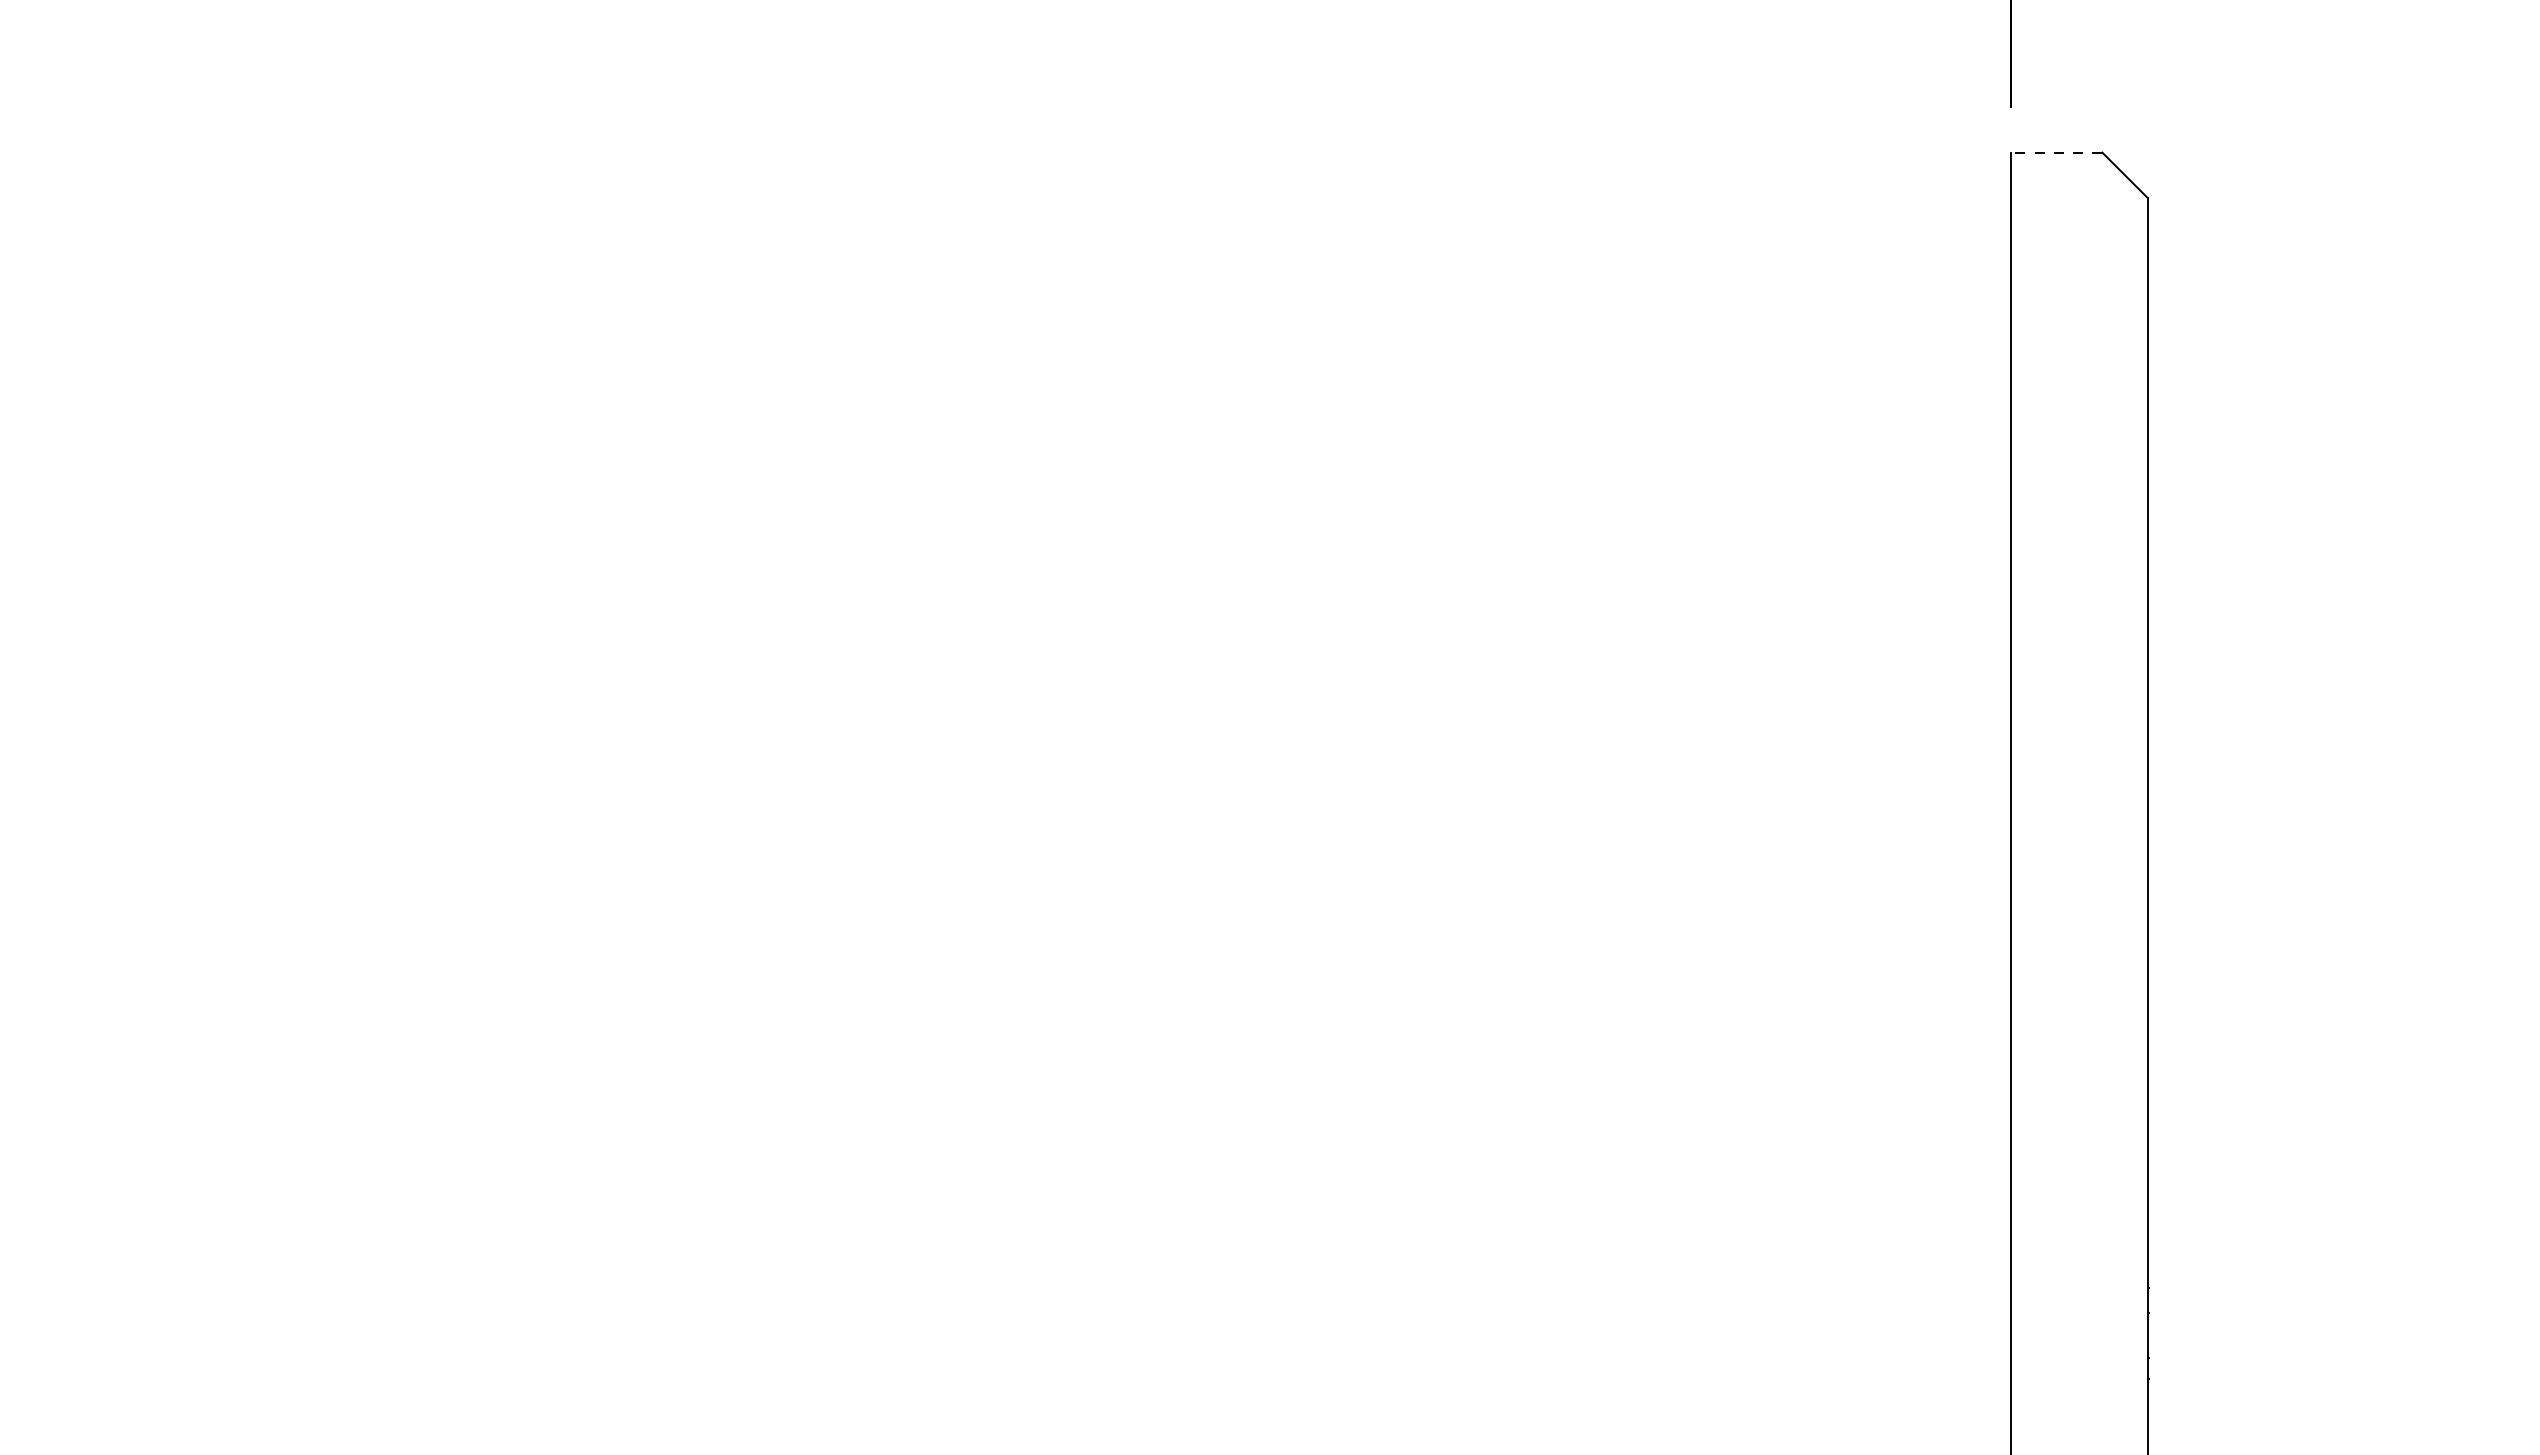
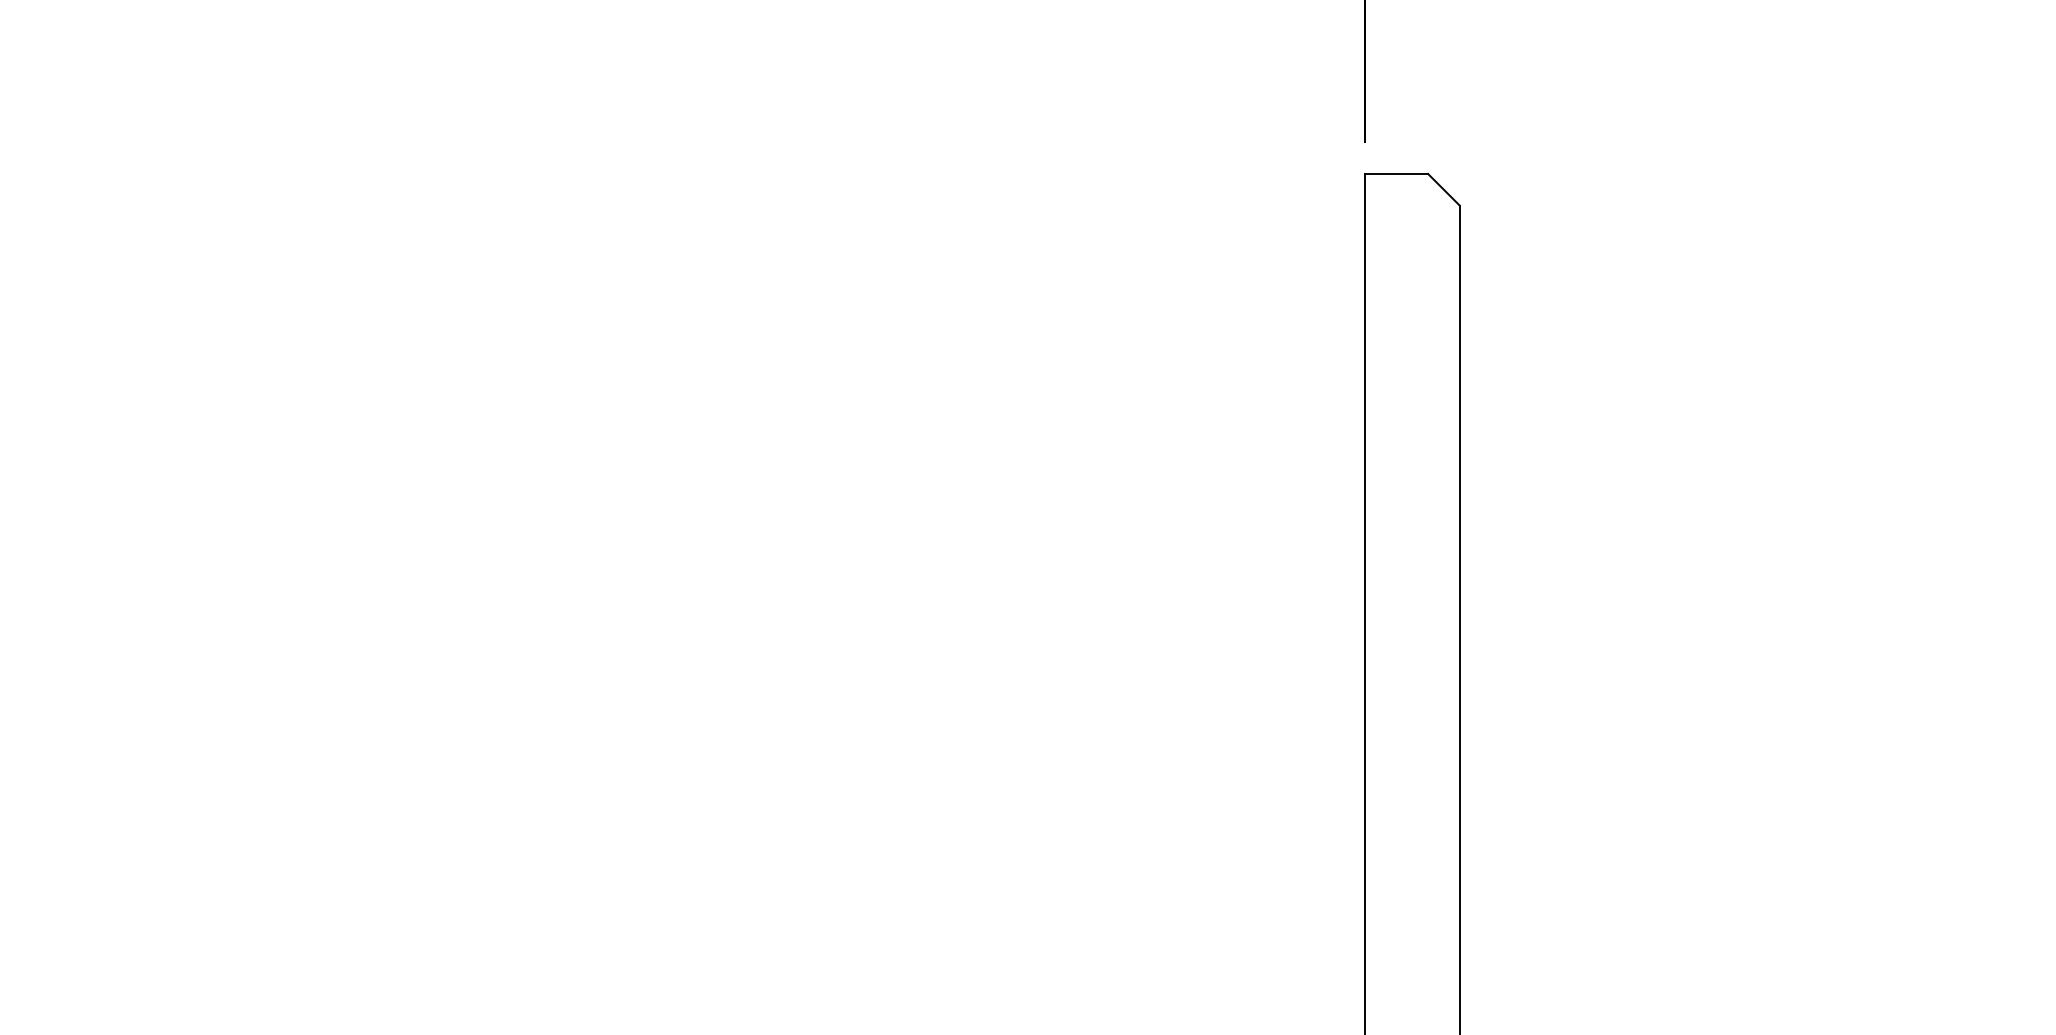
line: (2056, 151) -> (1396, 173), dashed -> solid

